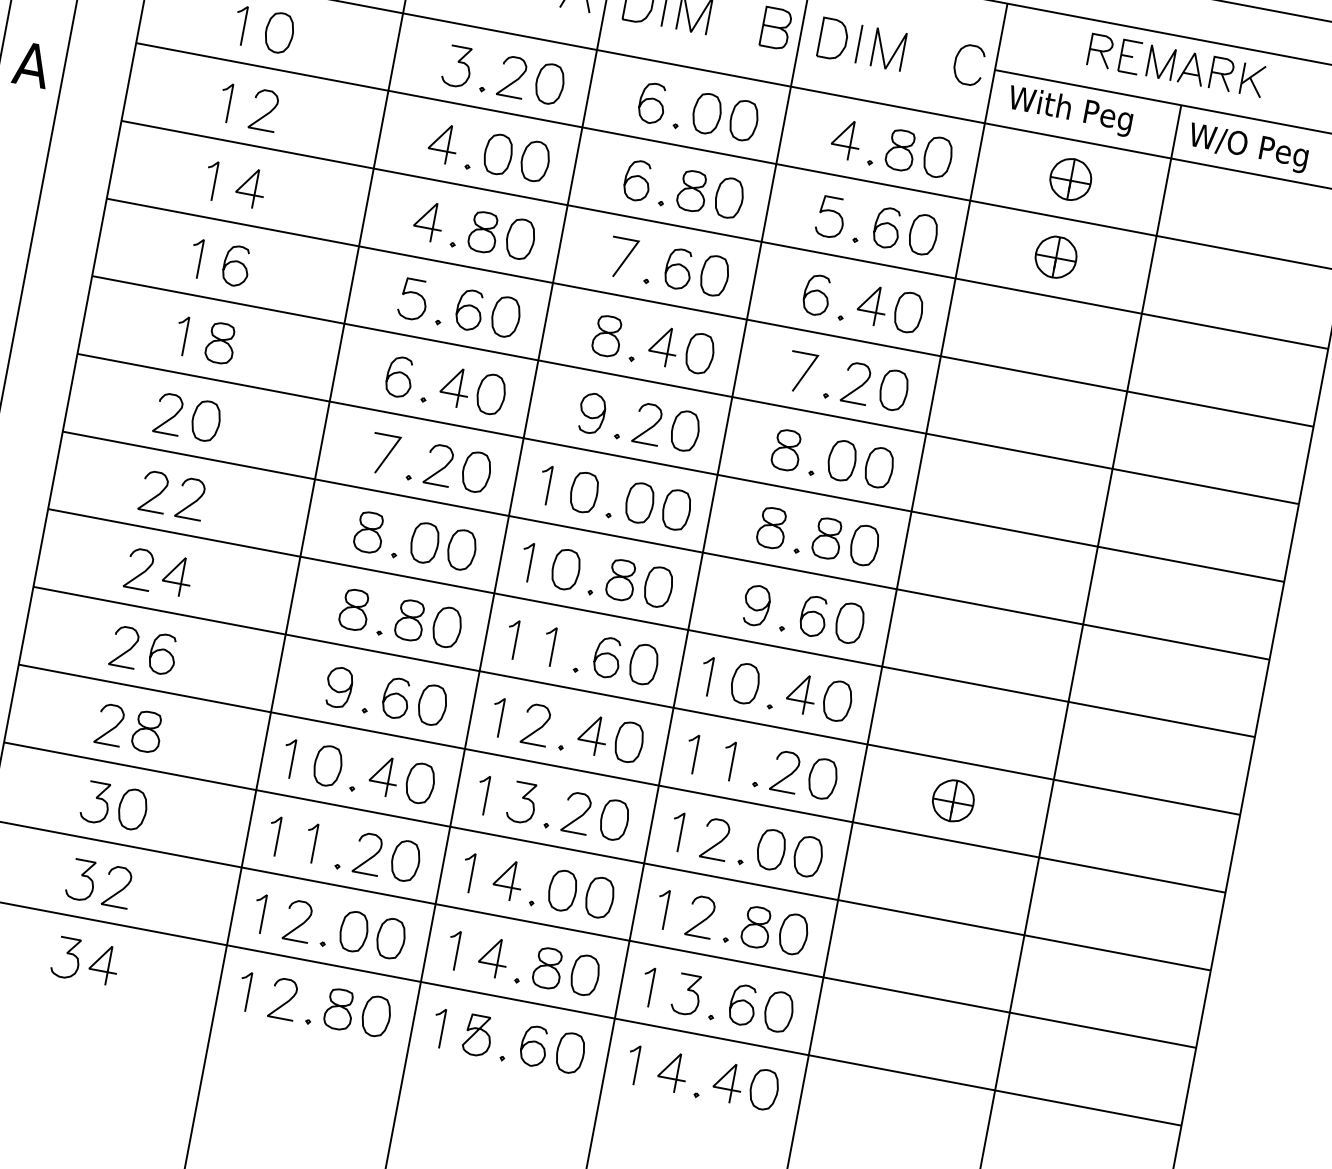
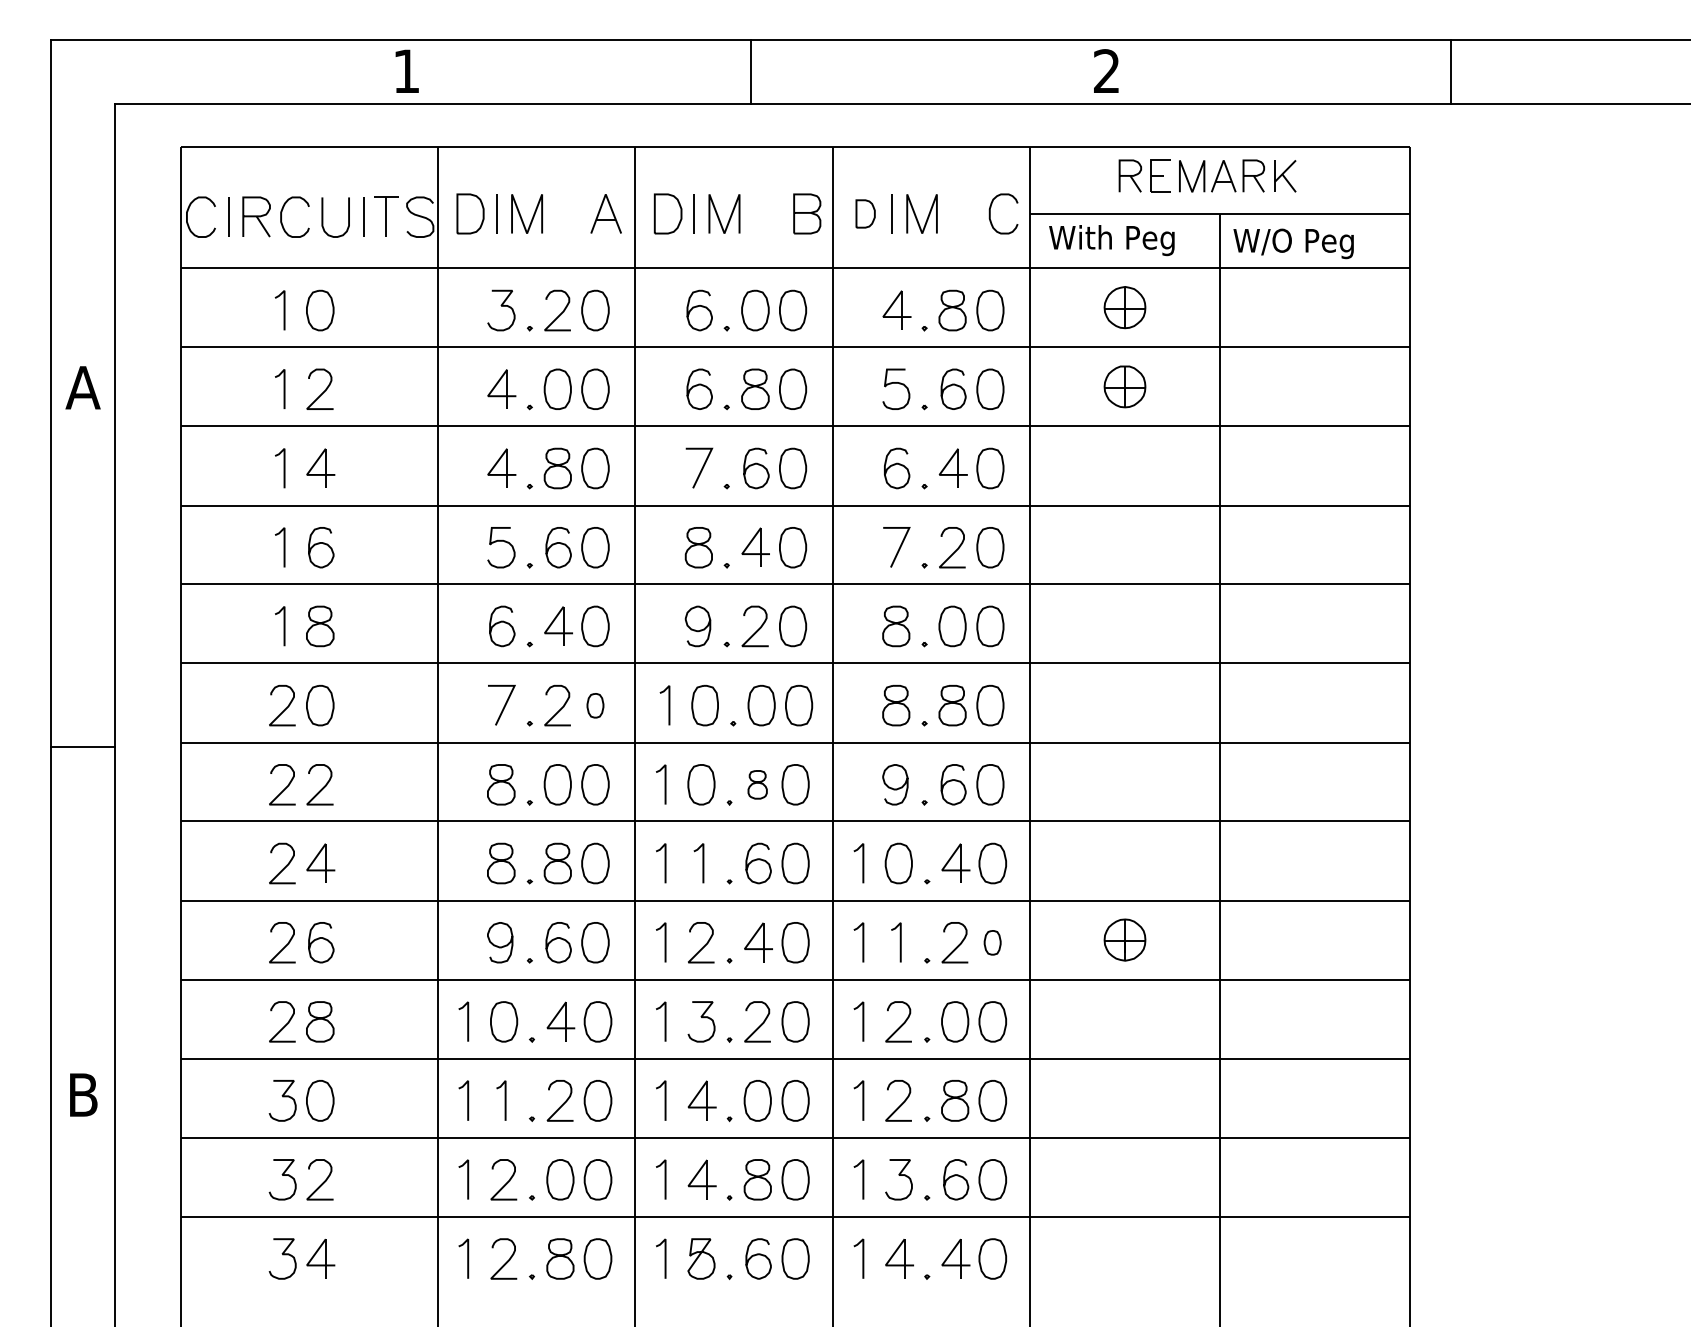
part: (833, 38) -> (865, 213), size x0.7
part: (476, 472) -> (595, 705), size x0.6
part: (621, 579) -> (757, 784), size x0.7
part: (822, 778) -> (992, 942), size x0.6

